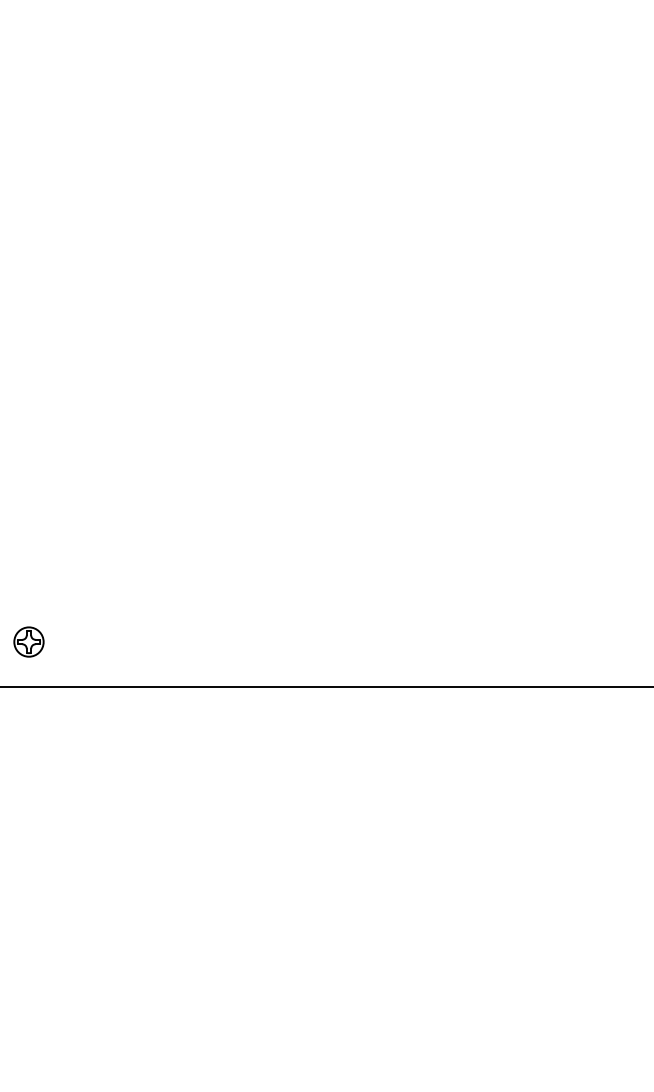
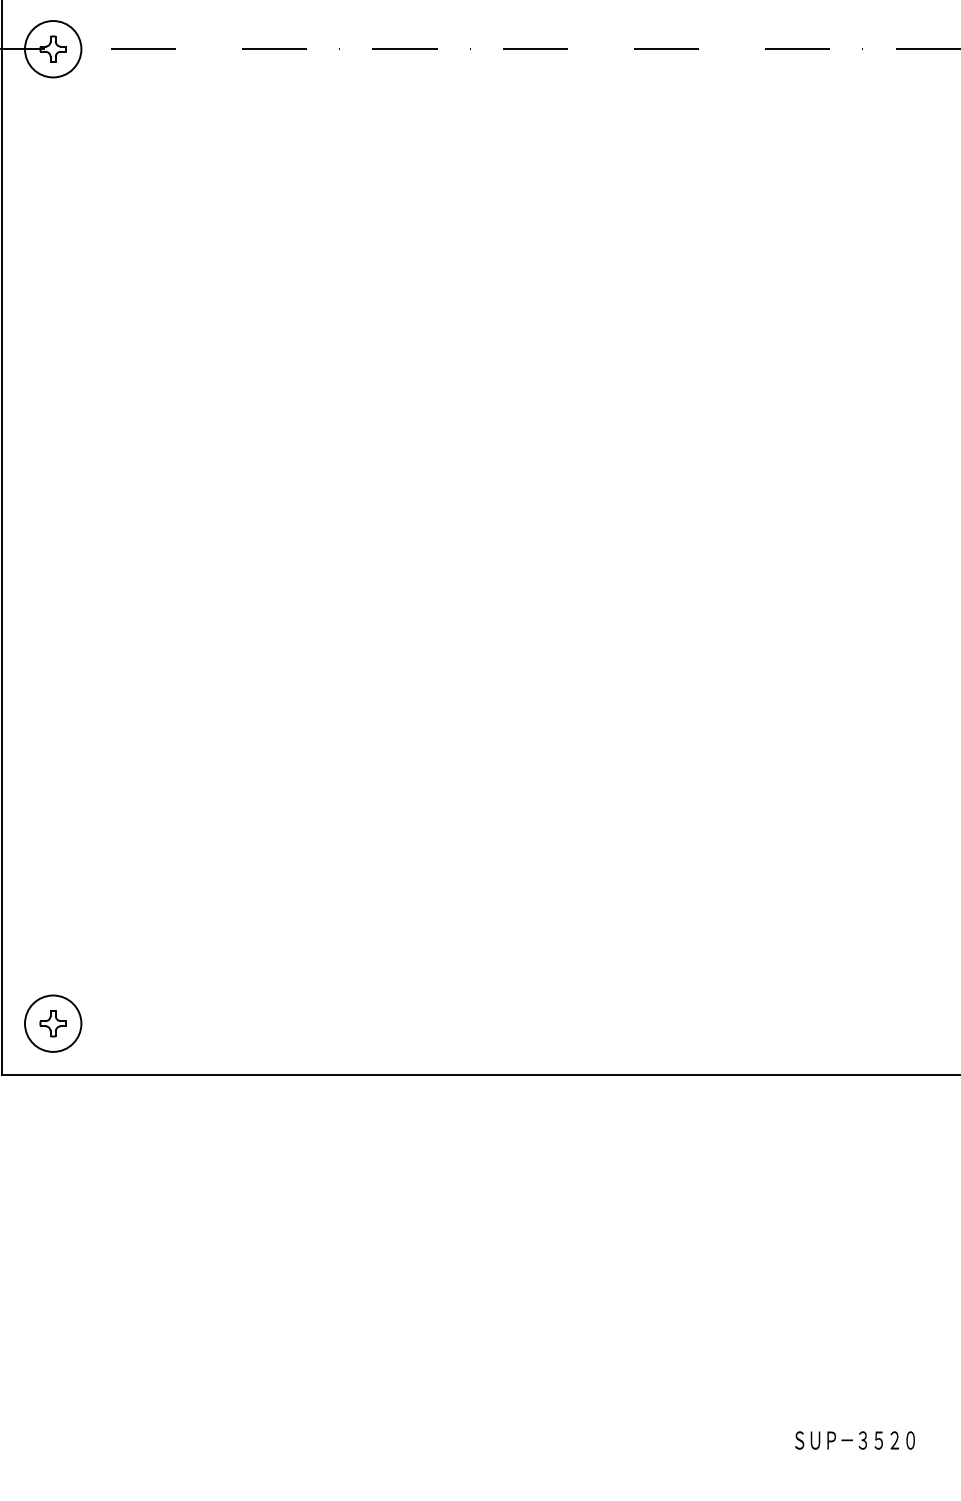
circle: (29, 641) -> (53, 1023), size x1.67

